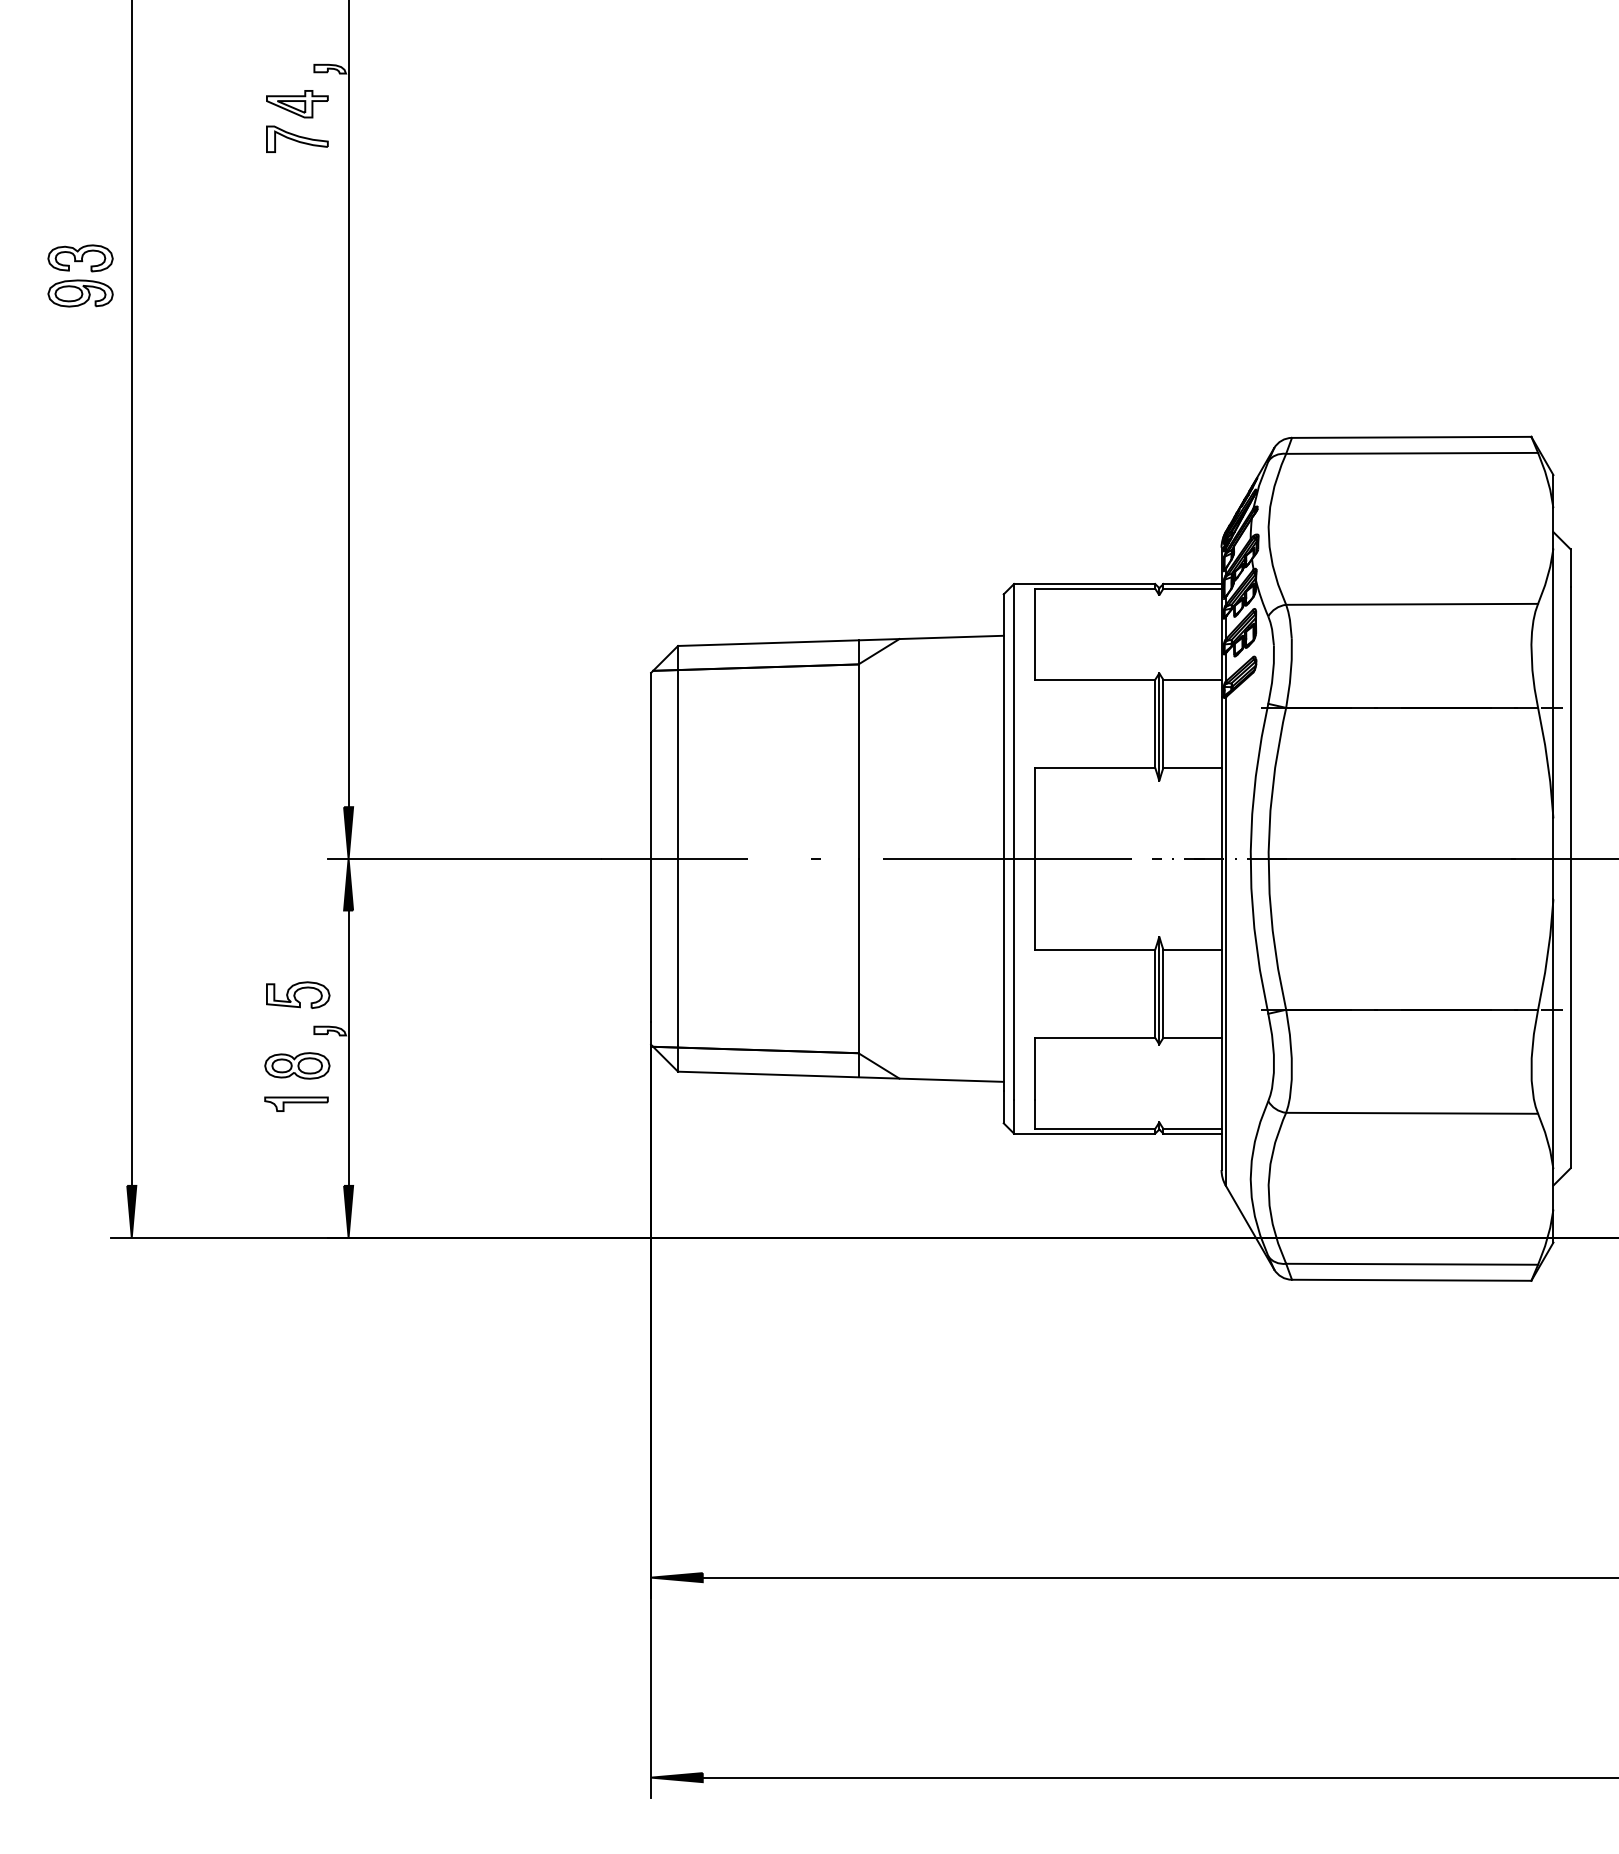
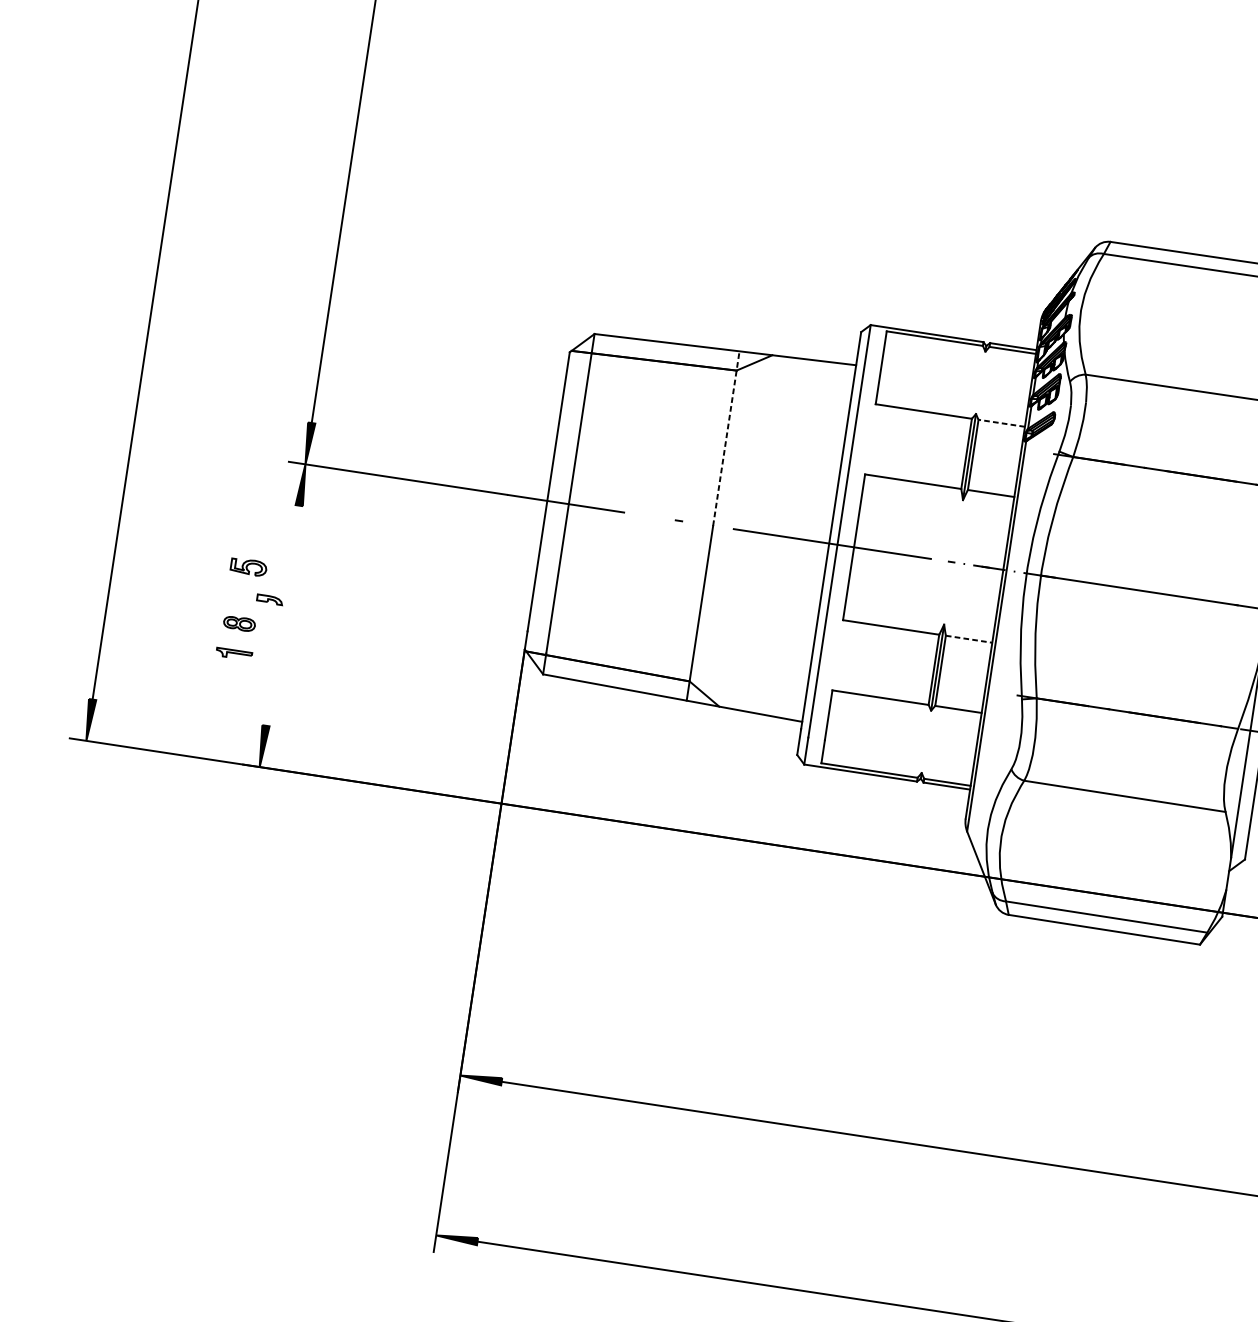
line: (1192, 679) -> (1001, 423), solid -> dashed
line: (858, 749) -> (726, 438), solid -> dashed
line: (1193, 949) -> (969, 638), solid -> dashed
part: (298, 994) -> (249, 566), size x0.7
line: (348, 1047) -> (282, 615), removed
part: (297, 1065) -> (239, 623), size x0.6
part: (296, 1103) -> (234, 653), size x0.7

